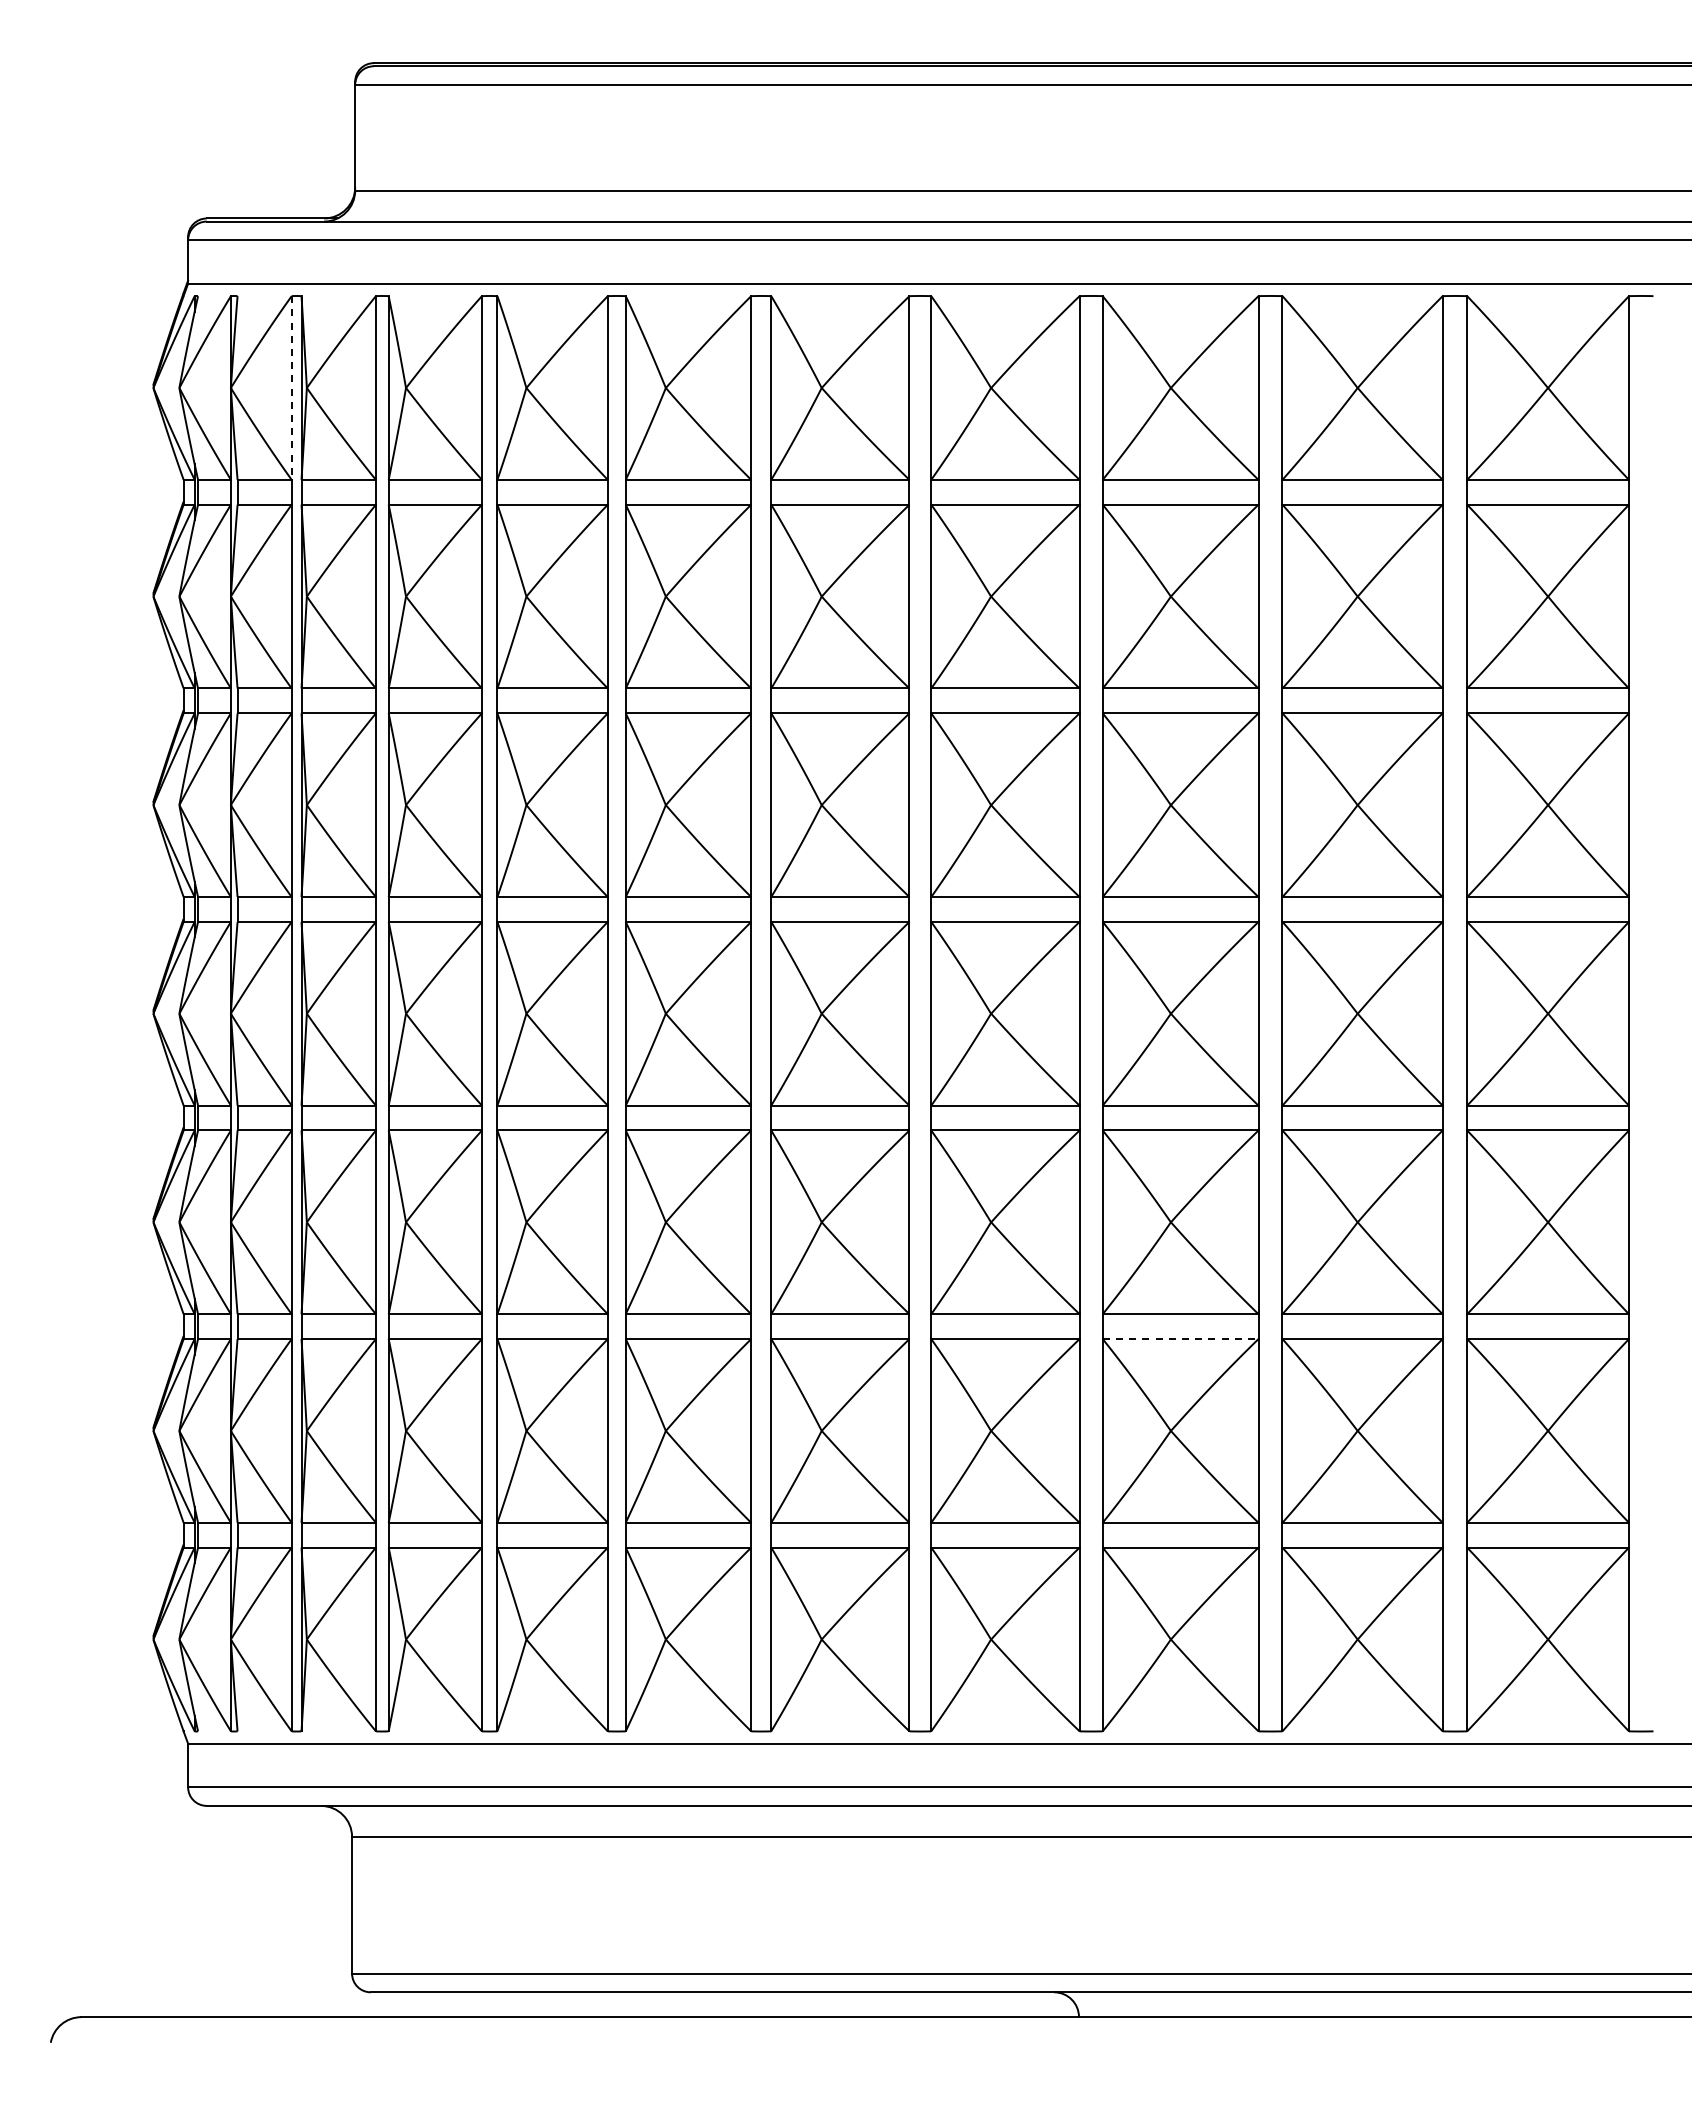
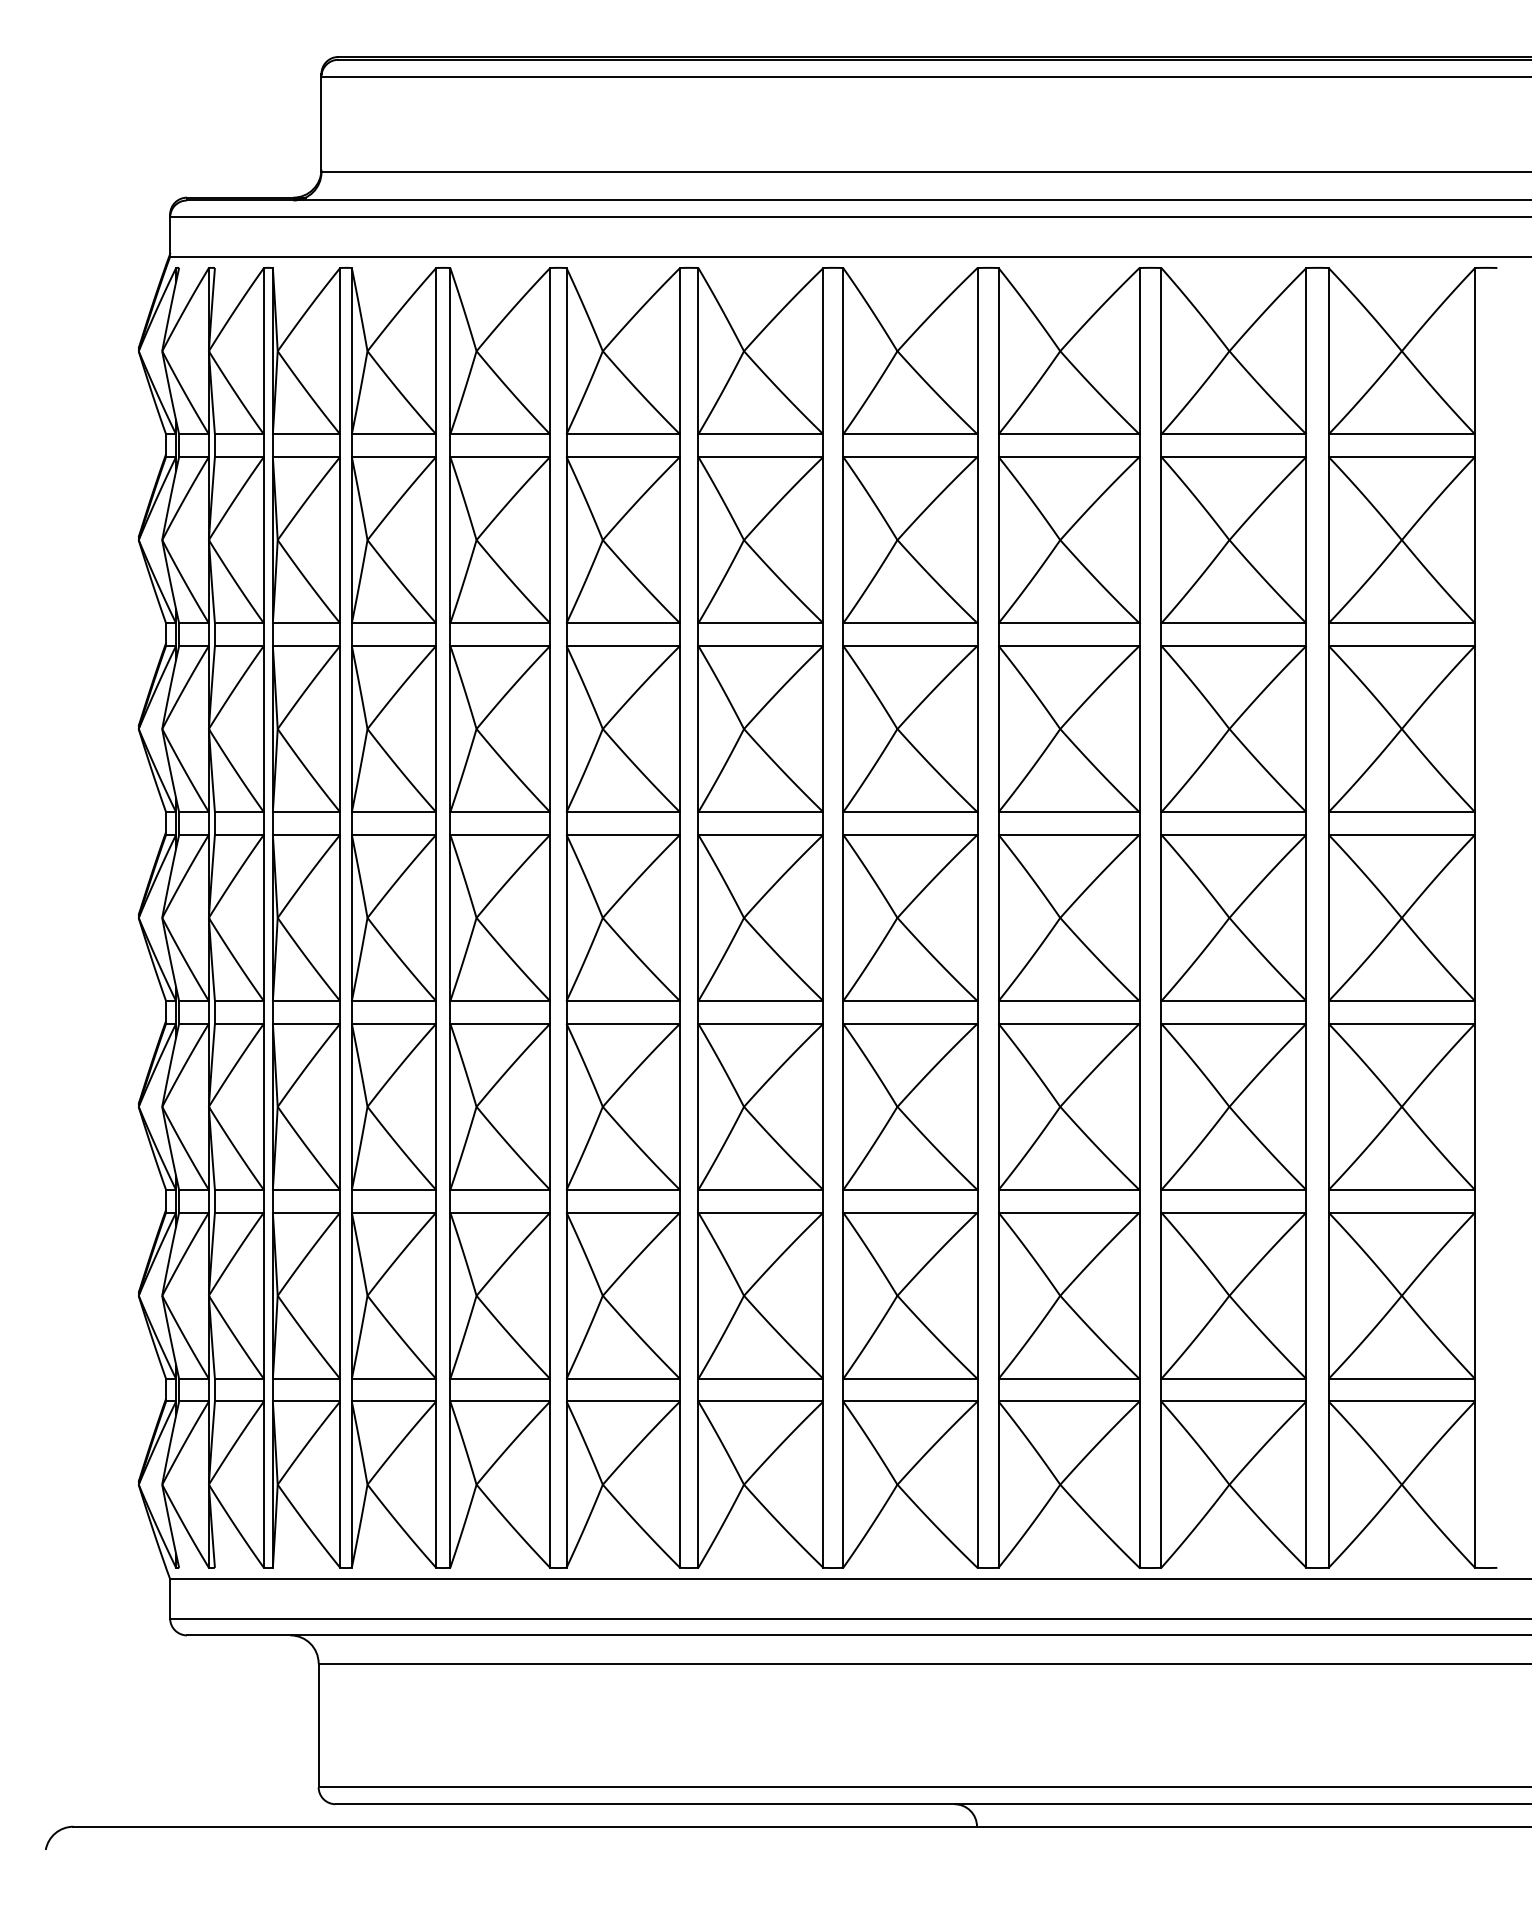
line: (291, 388) -> (263, 351), dashed -> solid
line: (1180, 1339) -> (1068, 1212), dashed -> solid

